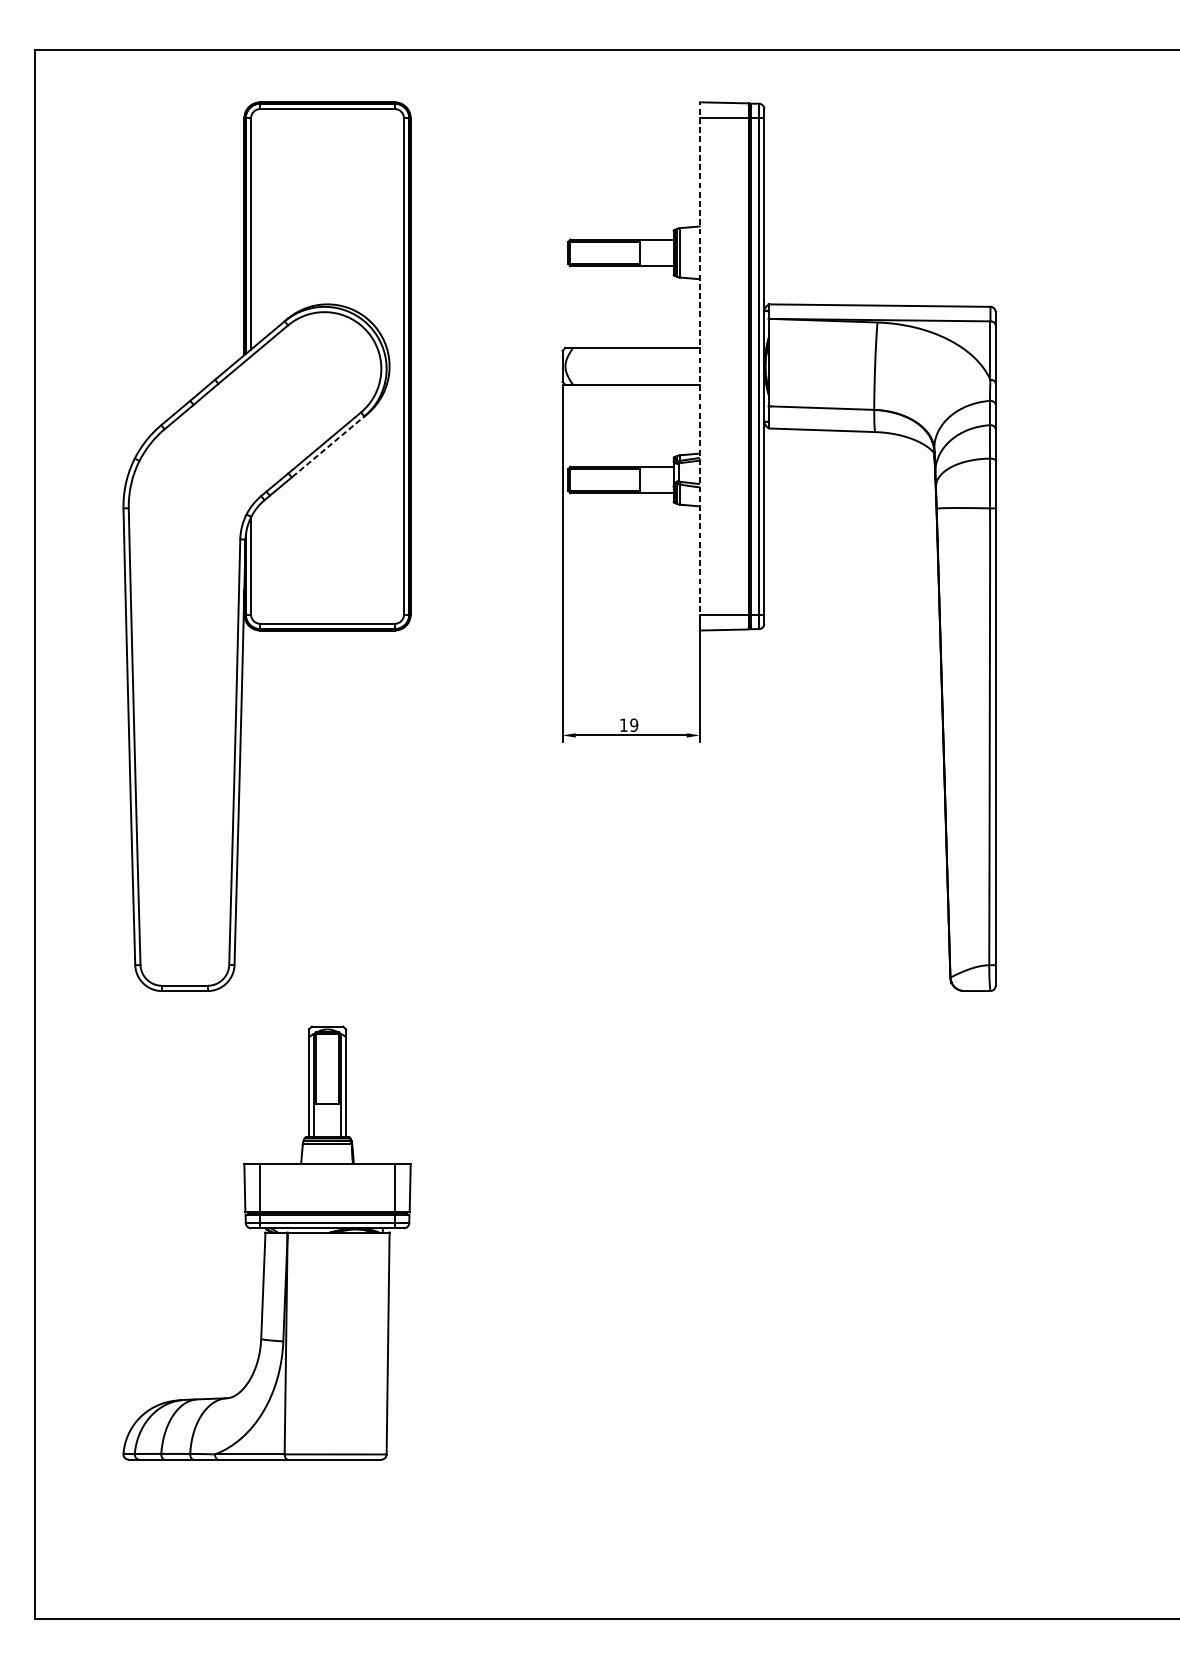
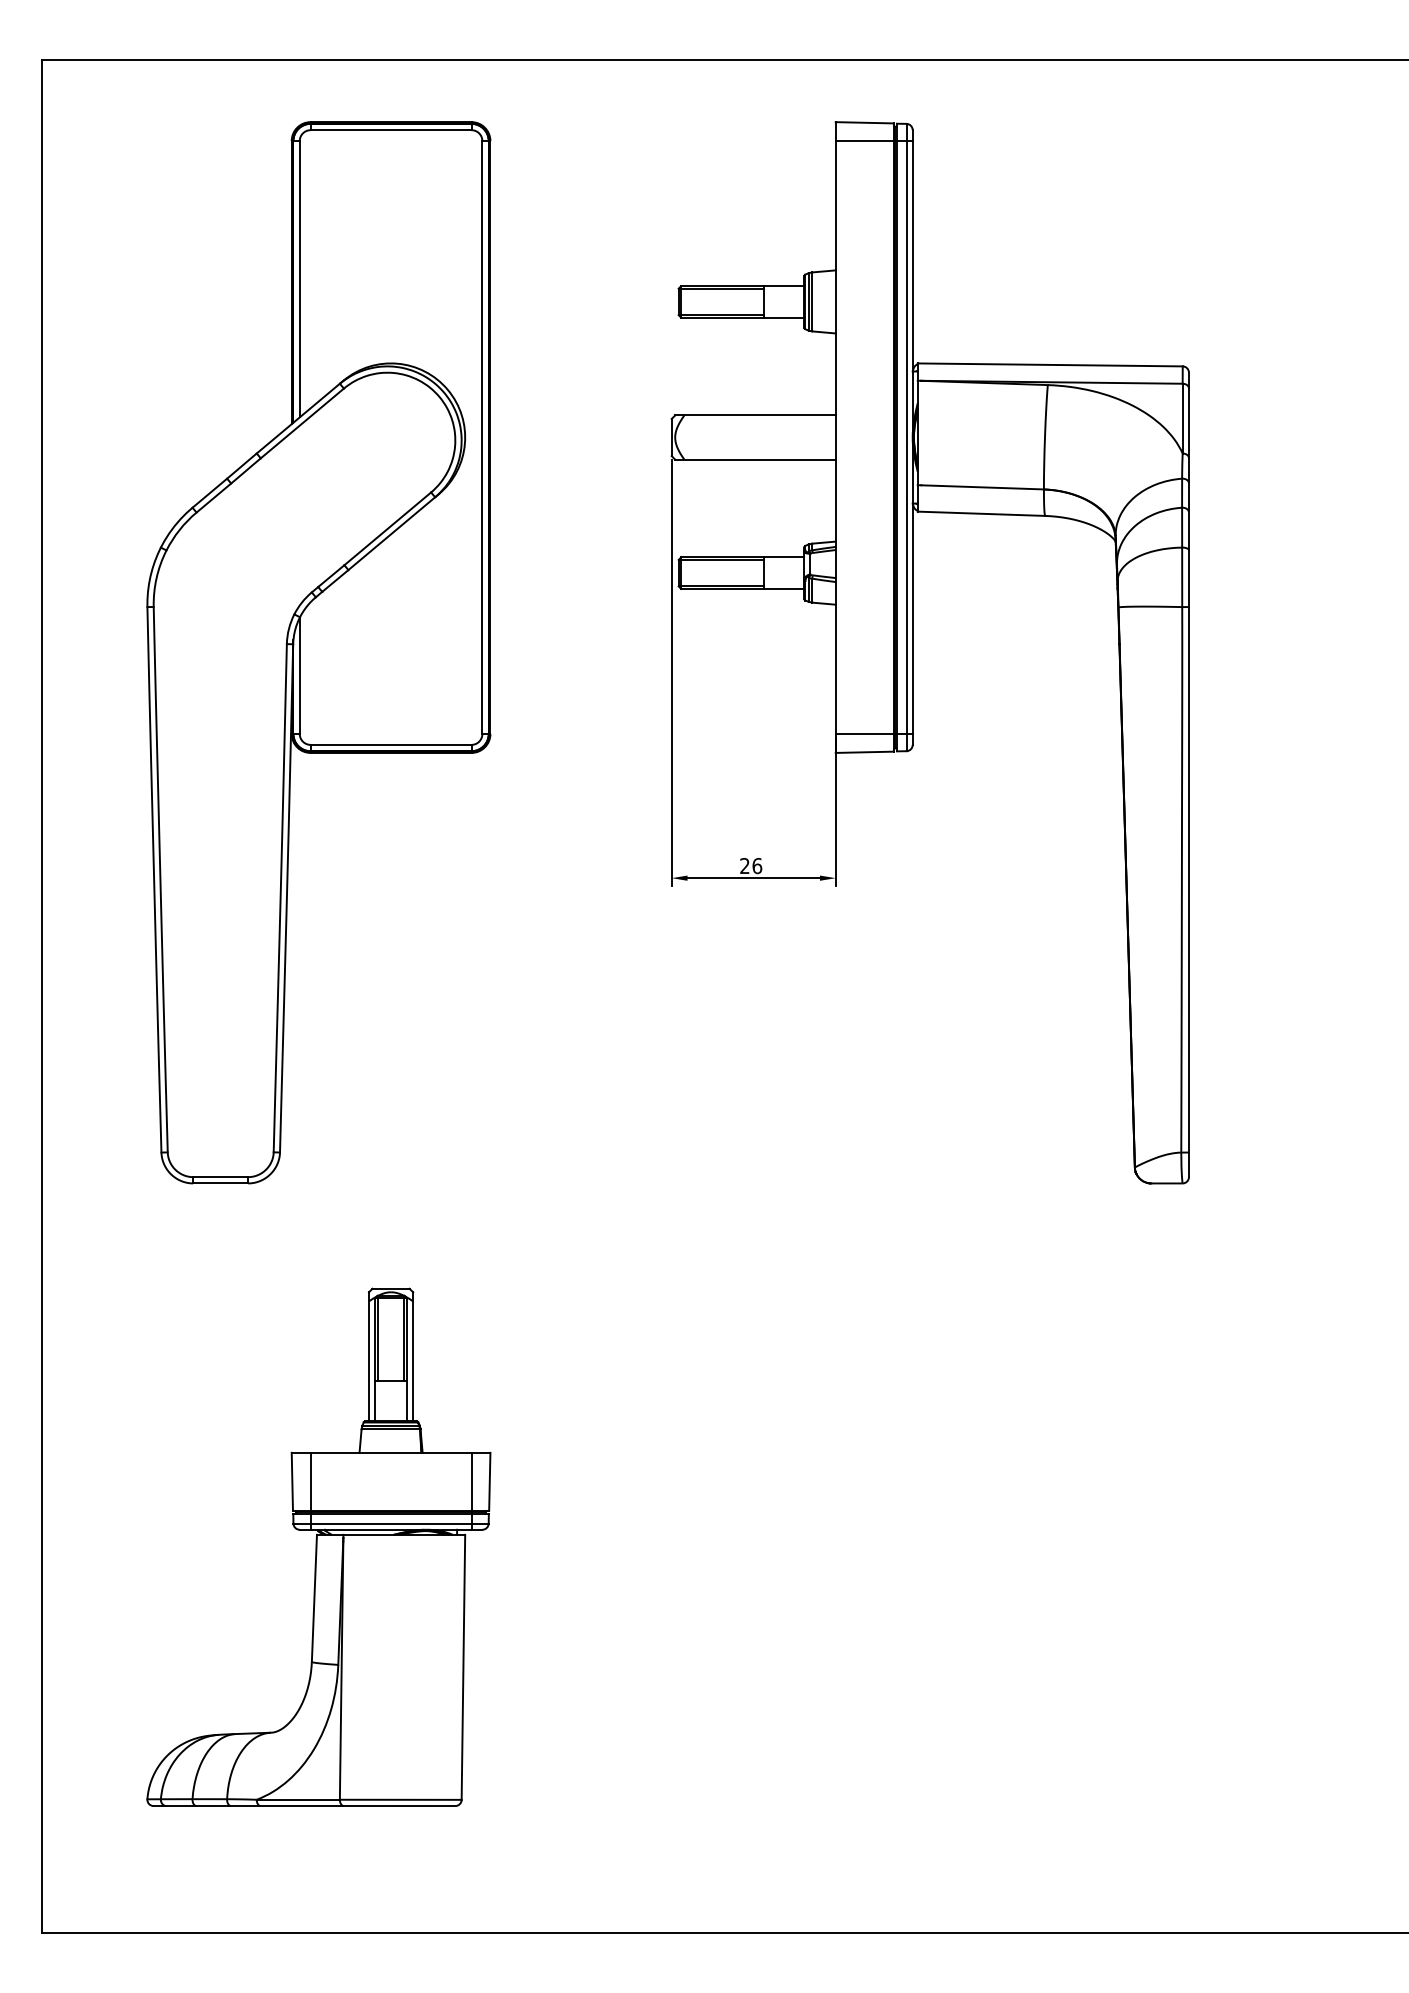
line: (699, 366) -> (835, 437), dashed -> solid
line: (329, 445) -> (393, 532), dashed -> solid
text: (629, 724) -> (751, 865), 19 -> 26
part: (266, 1242) -> (318, 1546), moved

